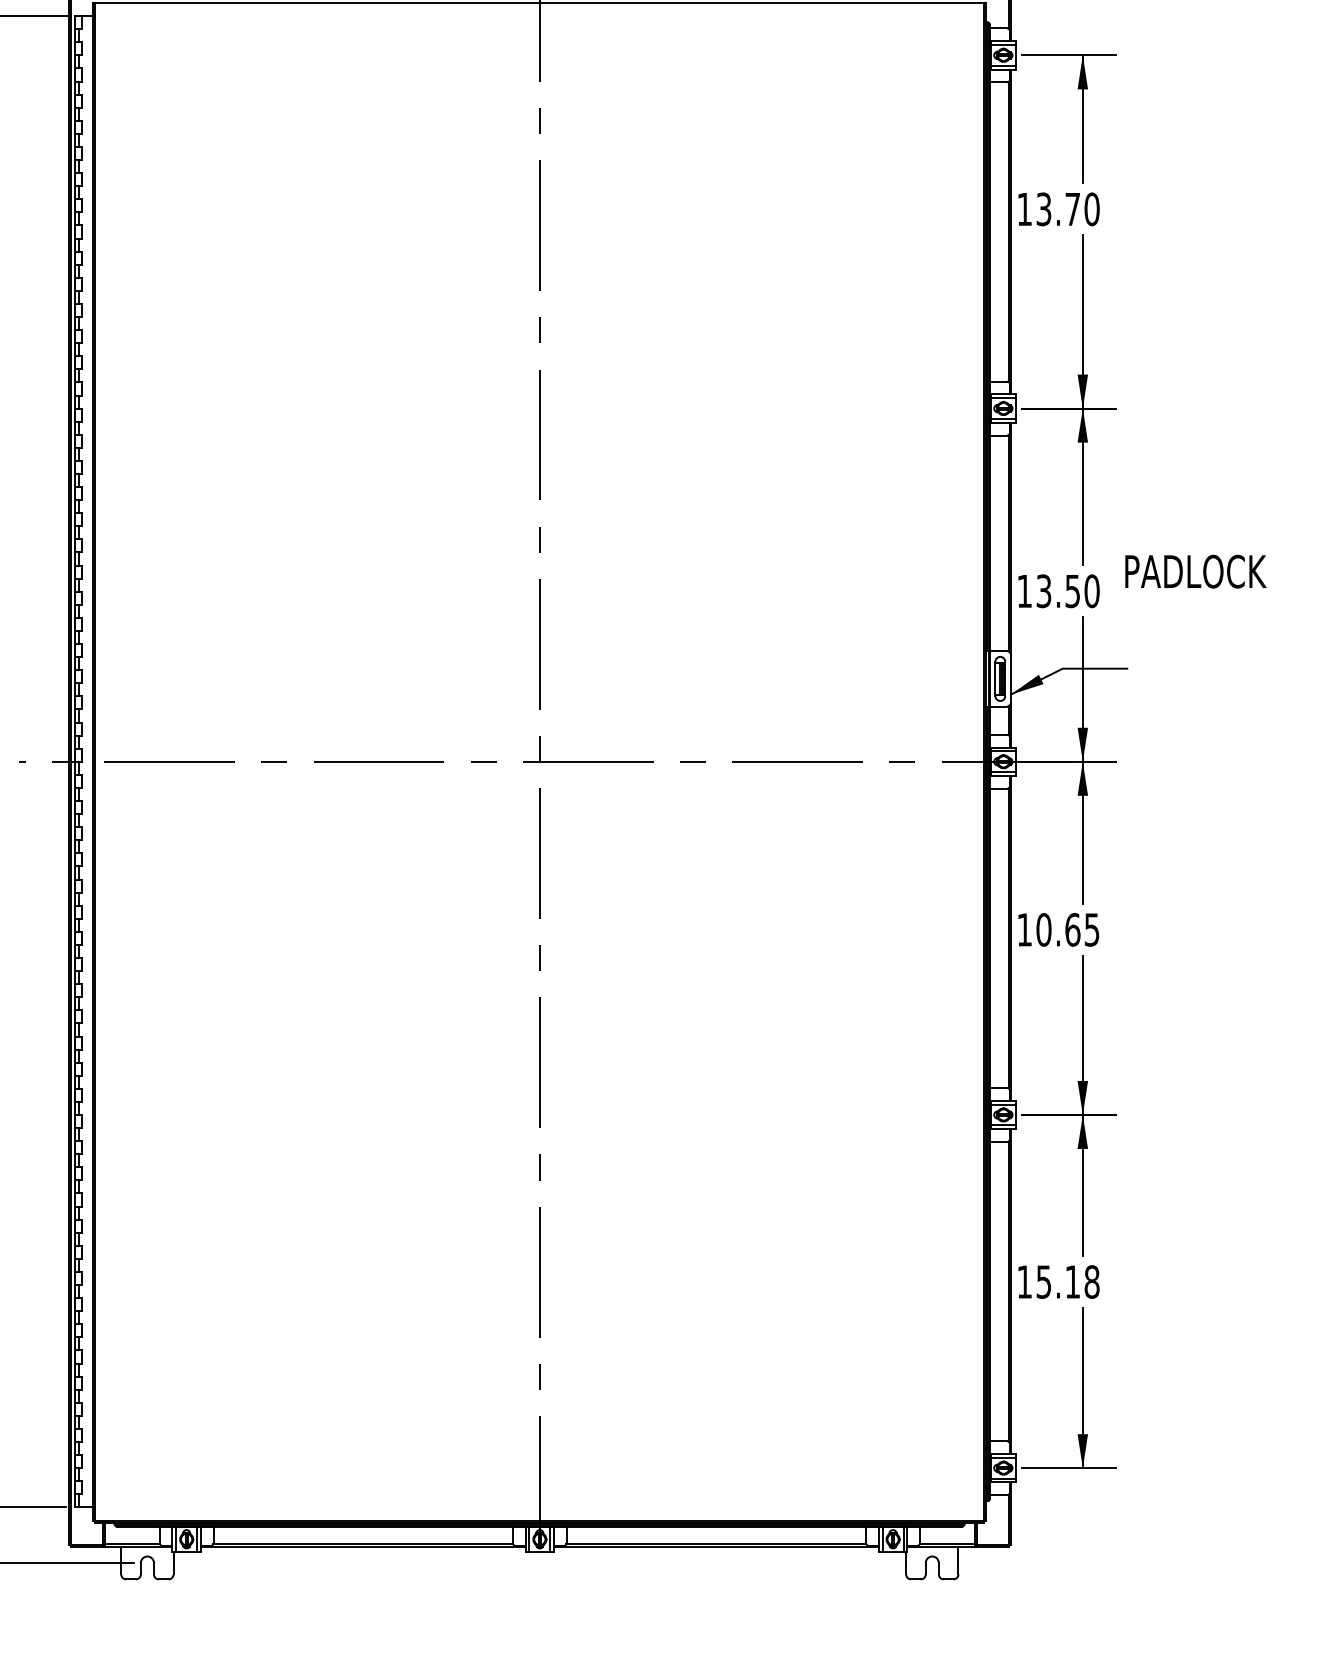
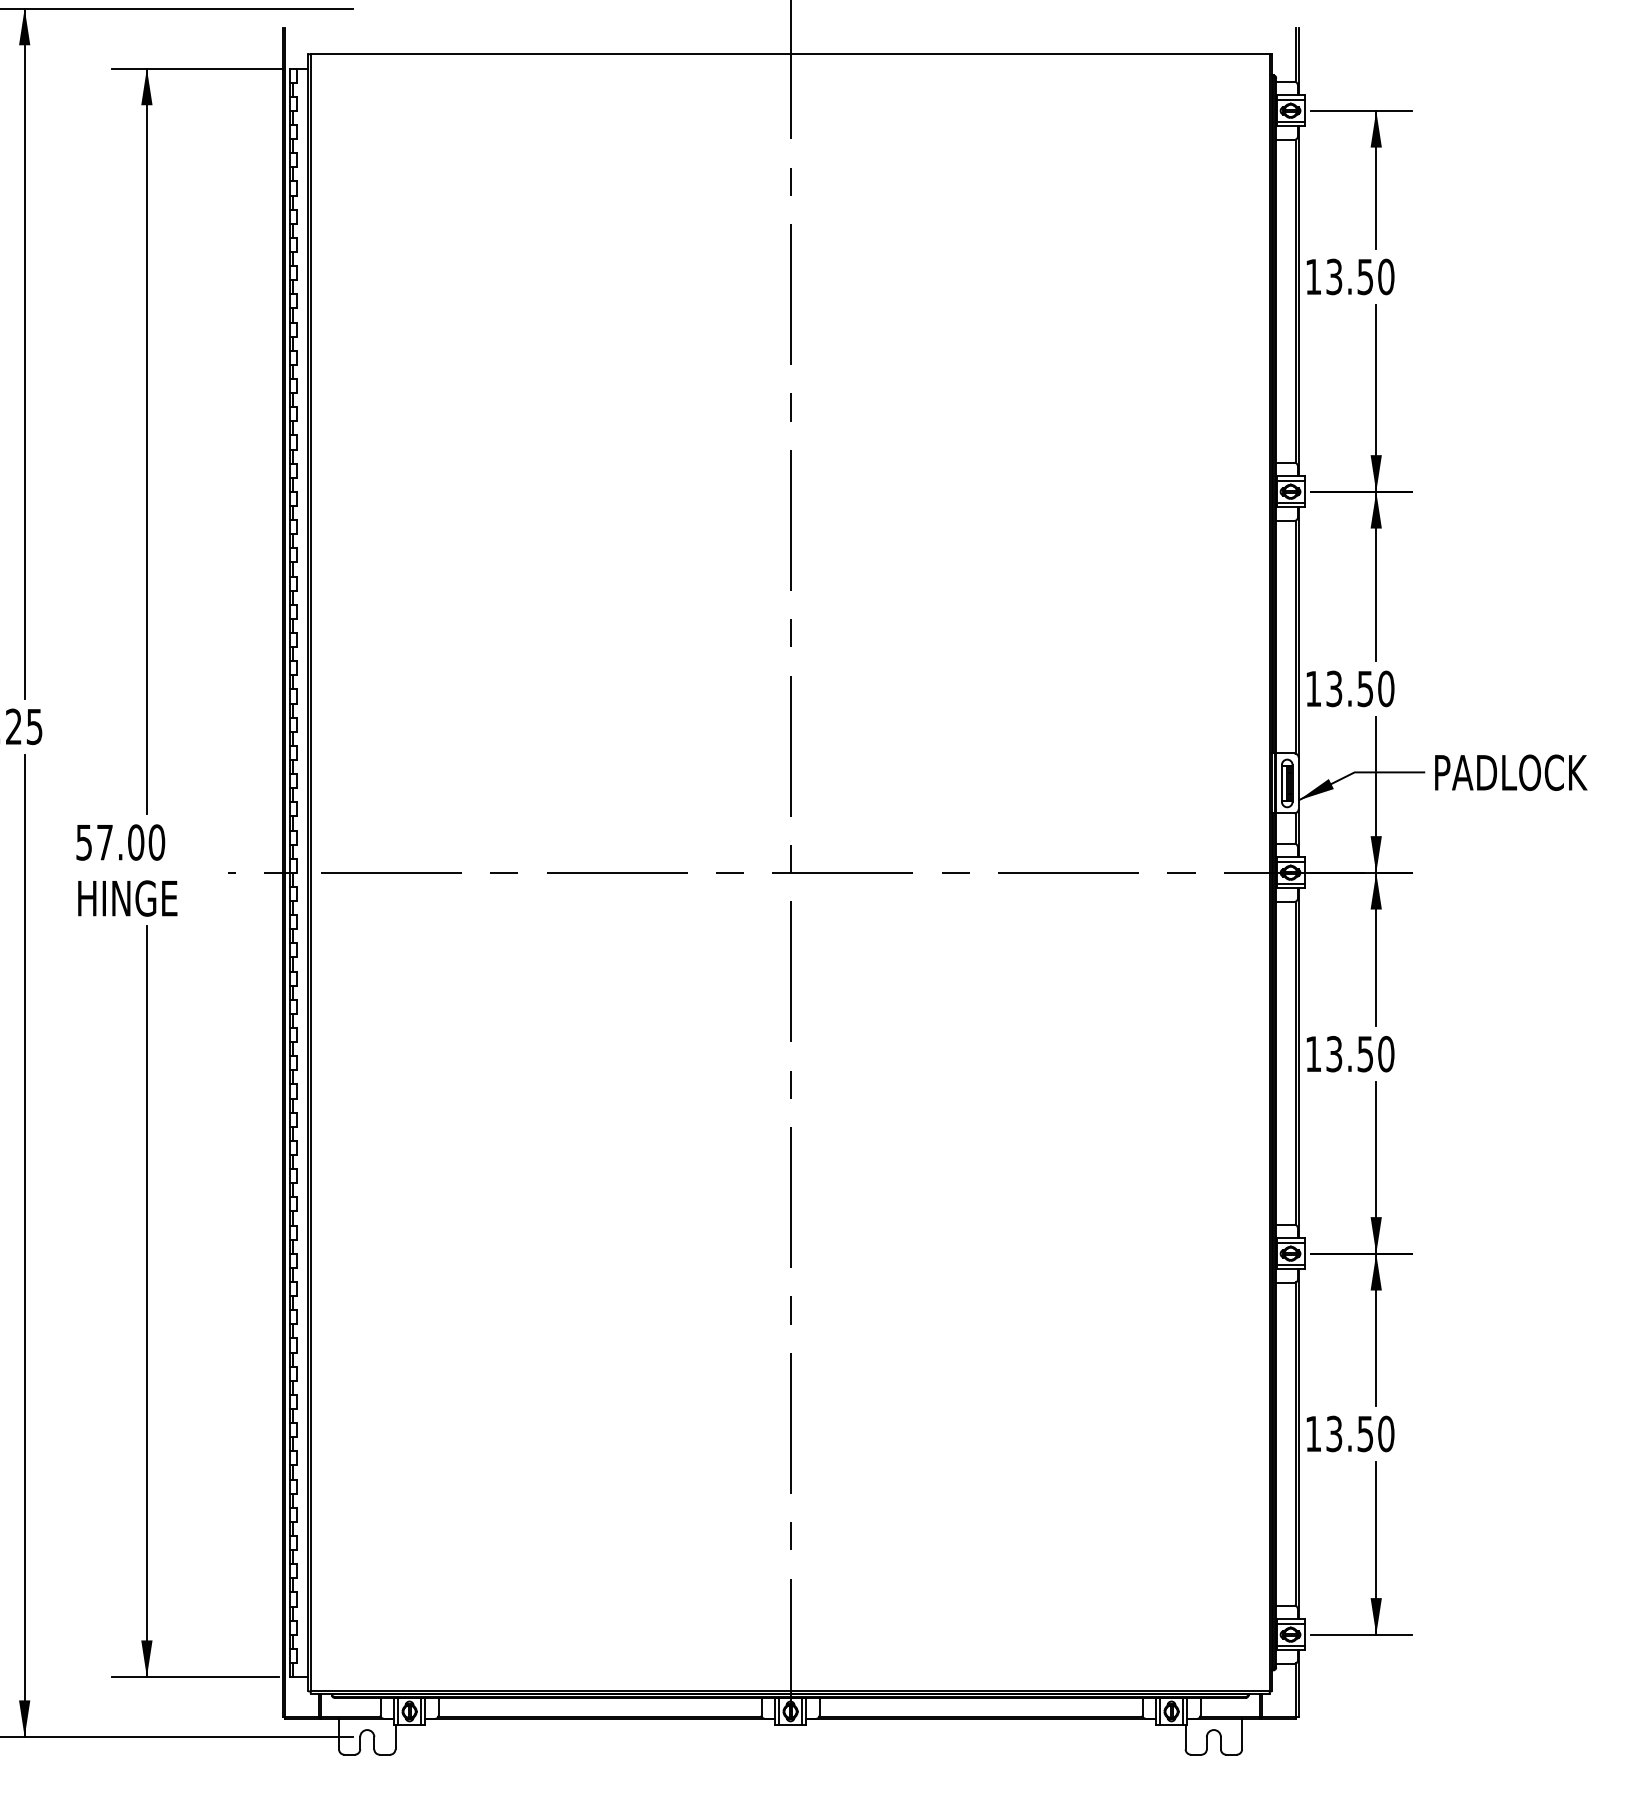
text: (1072, 209) -> (1365, 277), 13.70 -> 13.50
text: (1196, 571) -> (1511, 772), moved
text: (1068, 930) -> (1360, 1054), 10.65 -> 13.50
text: (1068, 1281) -> (1360, 1433), 15.18 -> 13.50

